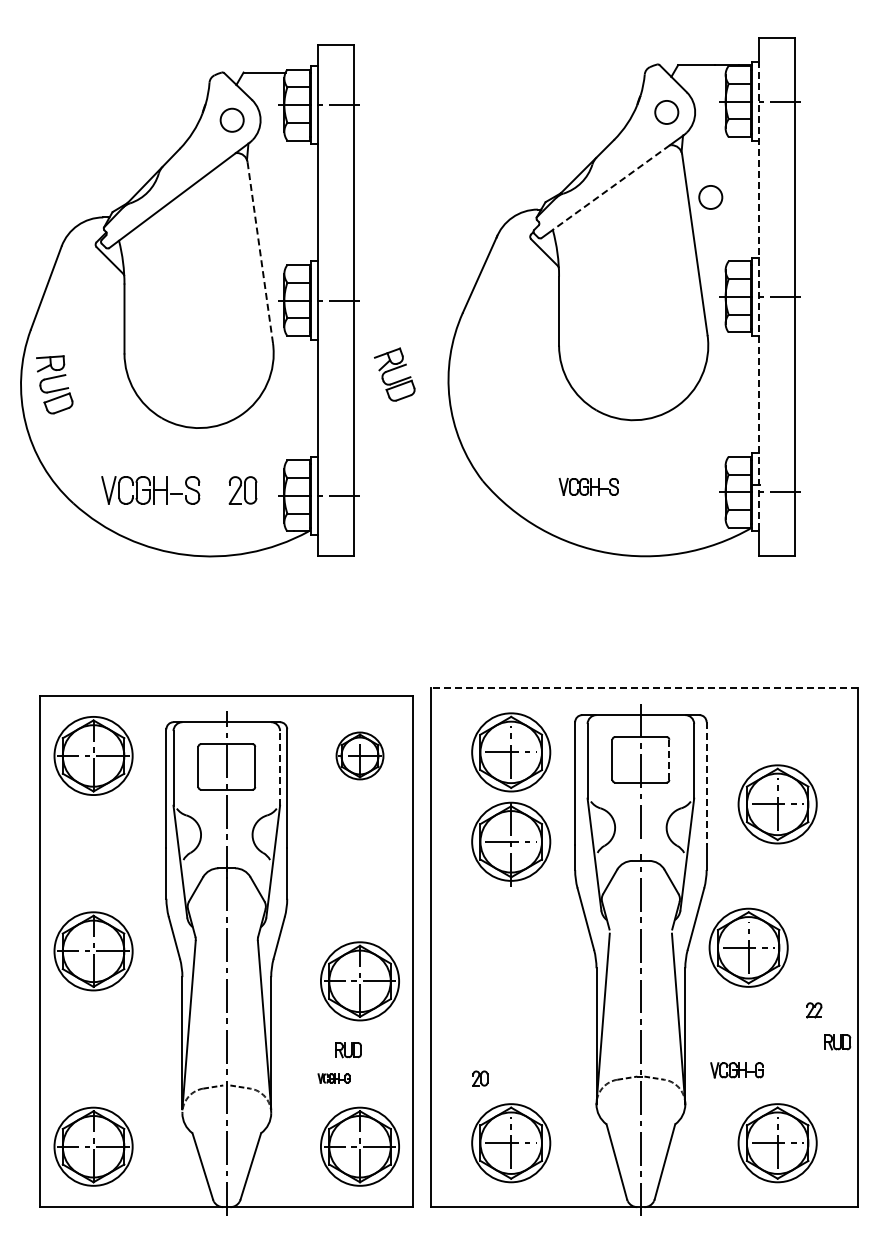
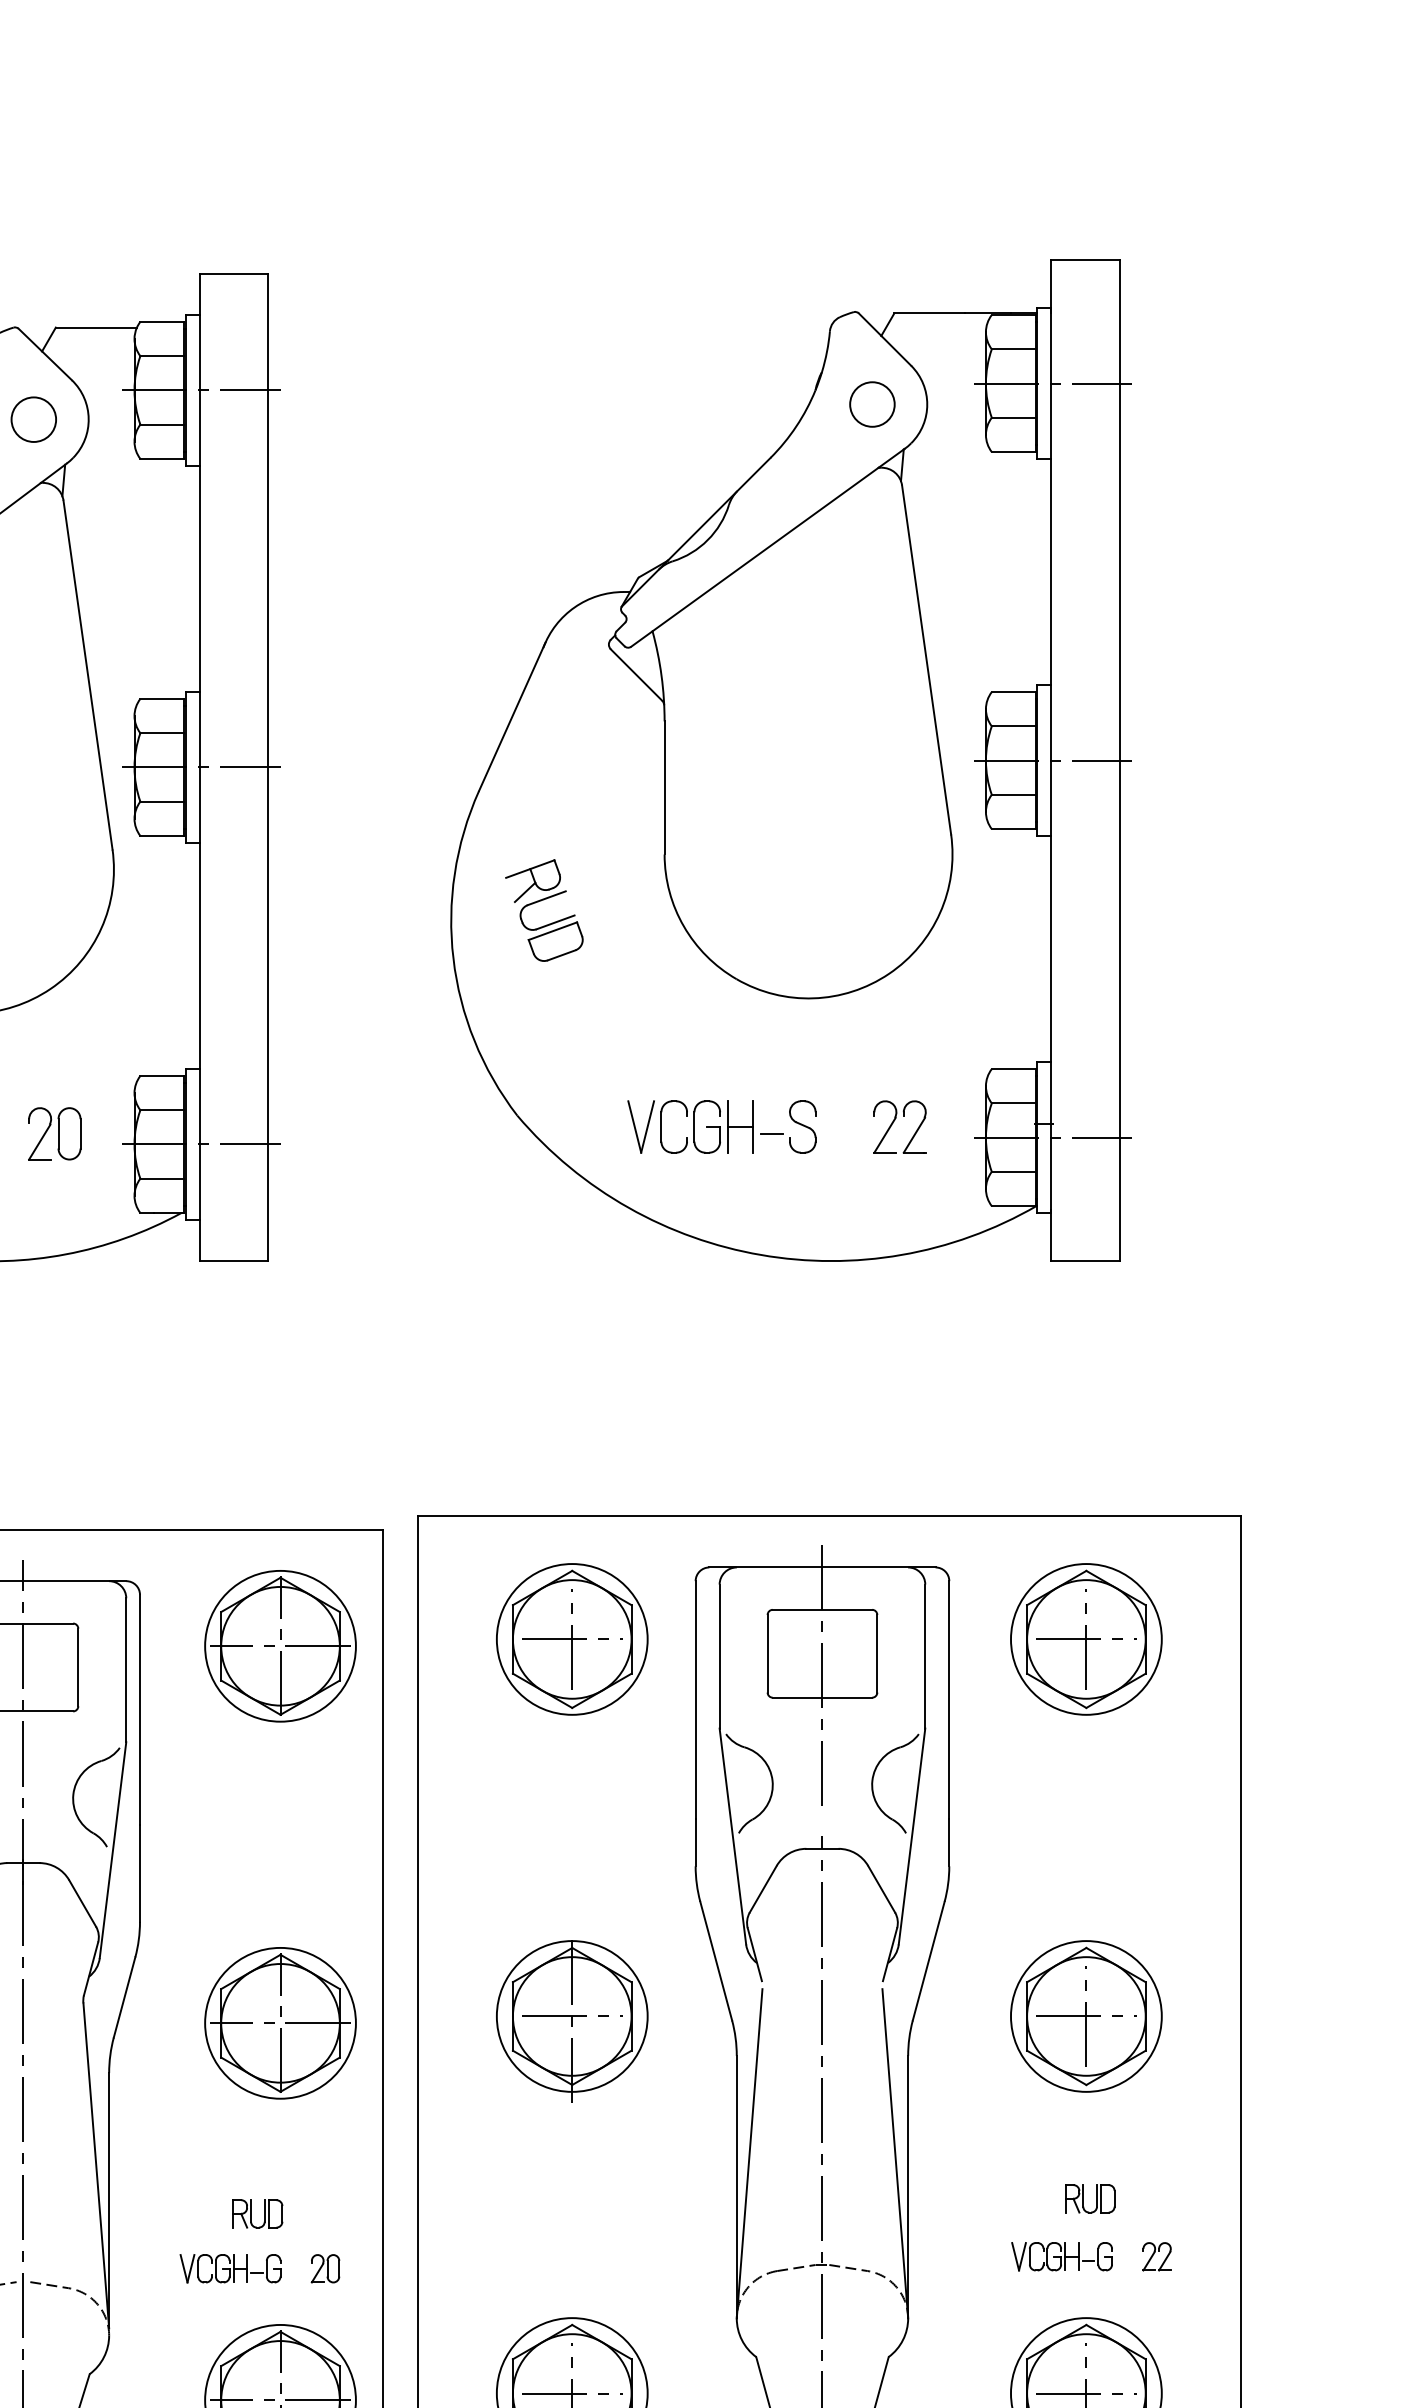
line: (611, 187) -> (765, 549), dashed -> solid
circle: (710, 197) -> (956, 568), removed
line: (260, 253) -> (88, 676), dashed -> solid
line: (759, 296) -> (1051, 759), dashed -> solid
part: (394, 374) -> (543, 910), moved
part: (588, 486) -> (721, 1126), size x1.67
part: (680, 486) -> (898, 1126), added
line: (643, 688) -> (827, 1516), dashed -> solid
part: (359, 755) -> (279, 1645), size x1.67
line: (669, 760) -> (877, 1655), dashed -> solid
line: (280, 767) -> (127, 1668), dashed -> solid
line: (706, 783) -> (949, 1699), dashed -> solid
part: (777, 804) -> (1086, 1639), moved
part: (511, 843) -> (572, 2019), moved
part: (748, 947) -> (1086, 2015), moved
part: (359, 981) -> (279, 2023), moved
part: (814, 1010) -> (1157, 2257), moved
part: (837, 1042) -> (1089, 2199), moved
part: (736, 1070) -> (1060, 2257), moved
part: (333, 1078) -> (229, 2268), size x1.67
part: (480, 1078) -> (325, 2268), moved

